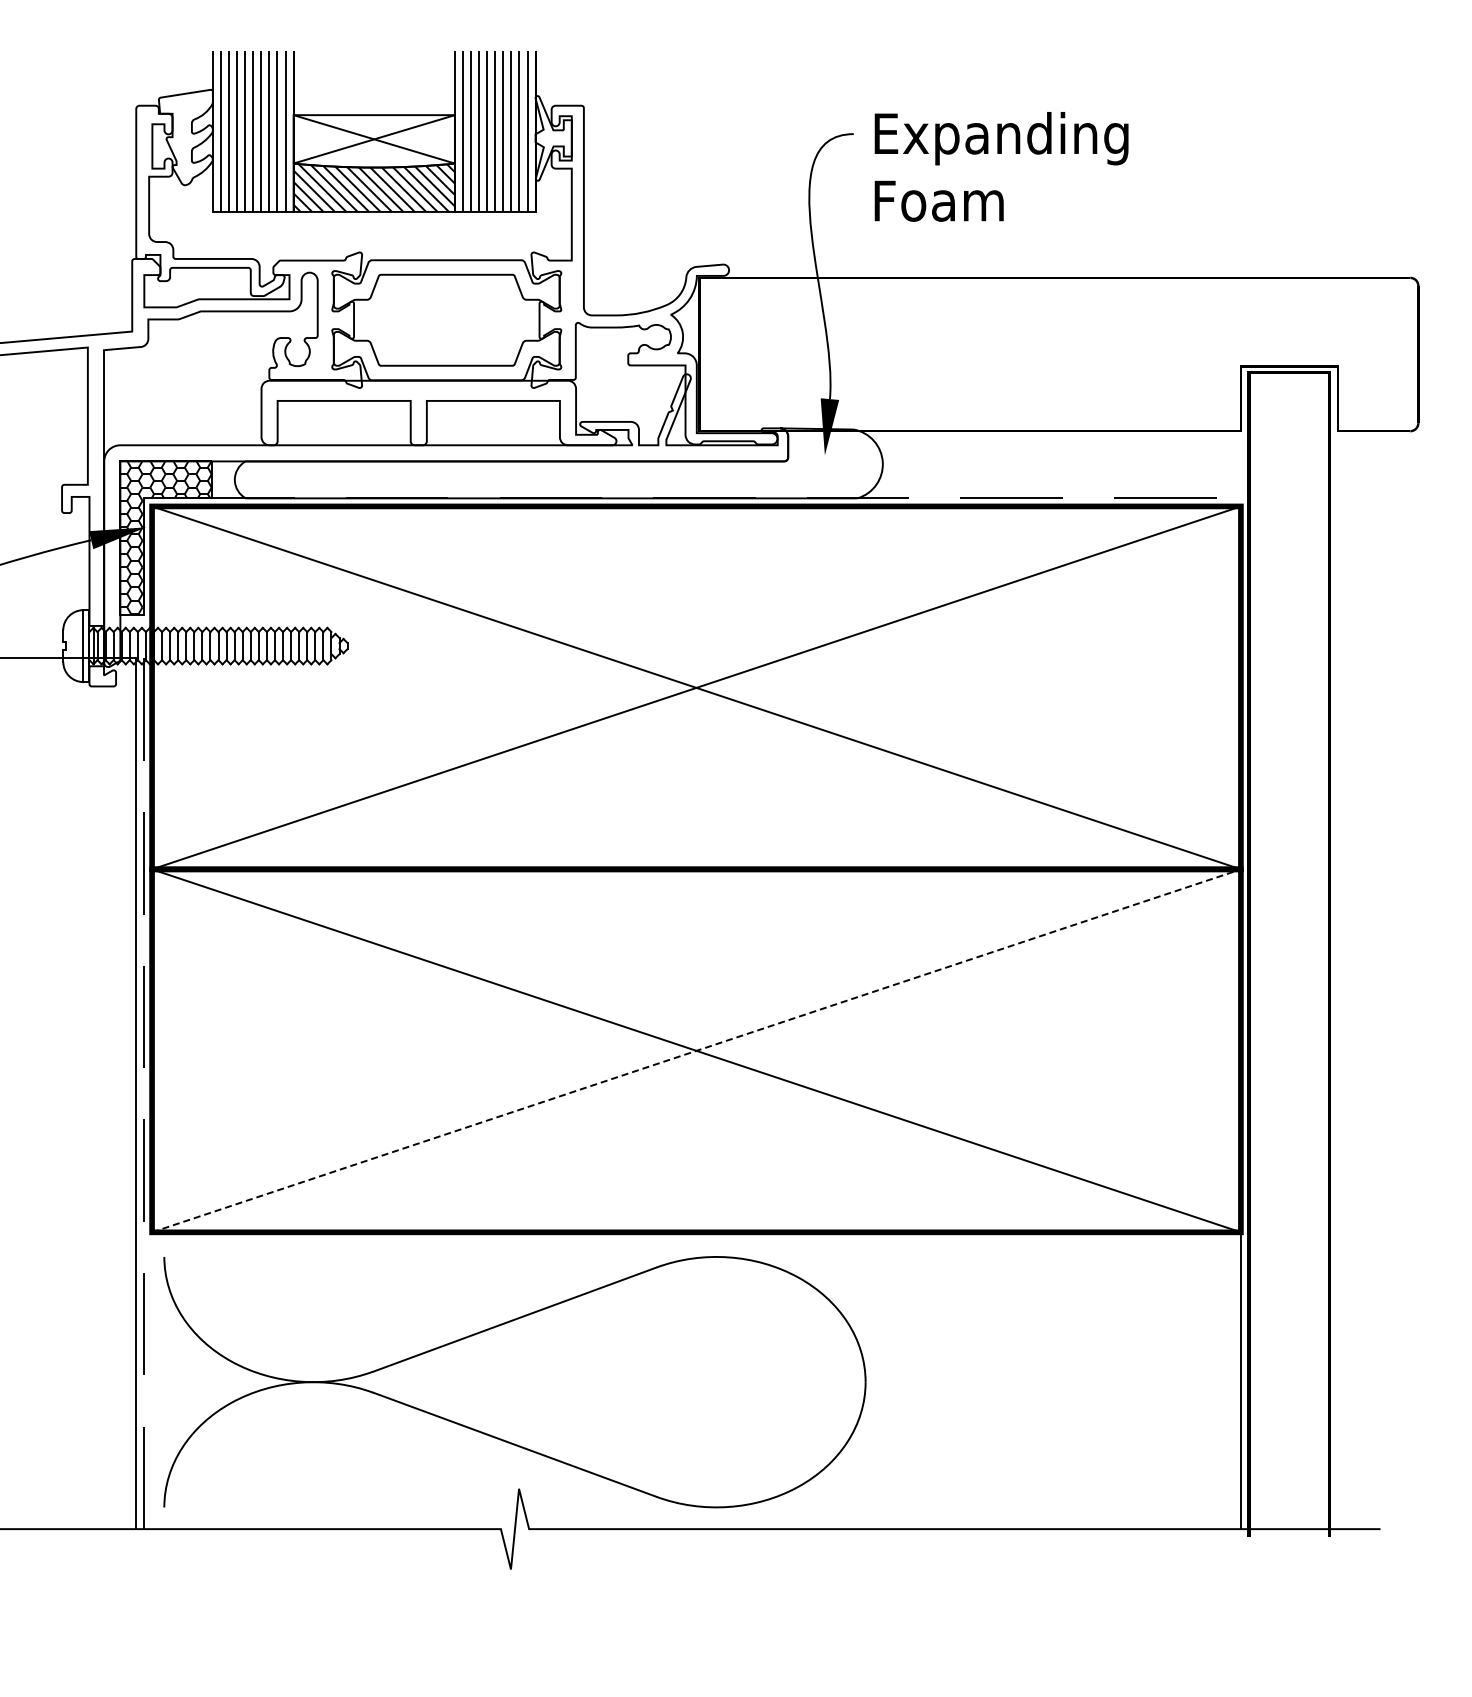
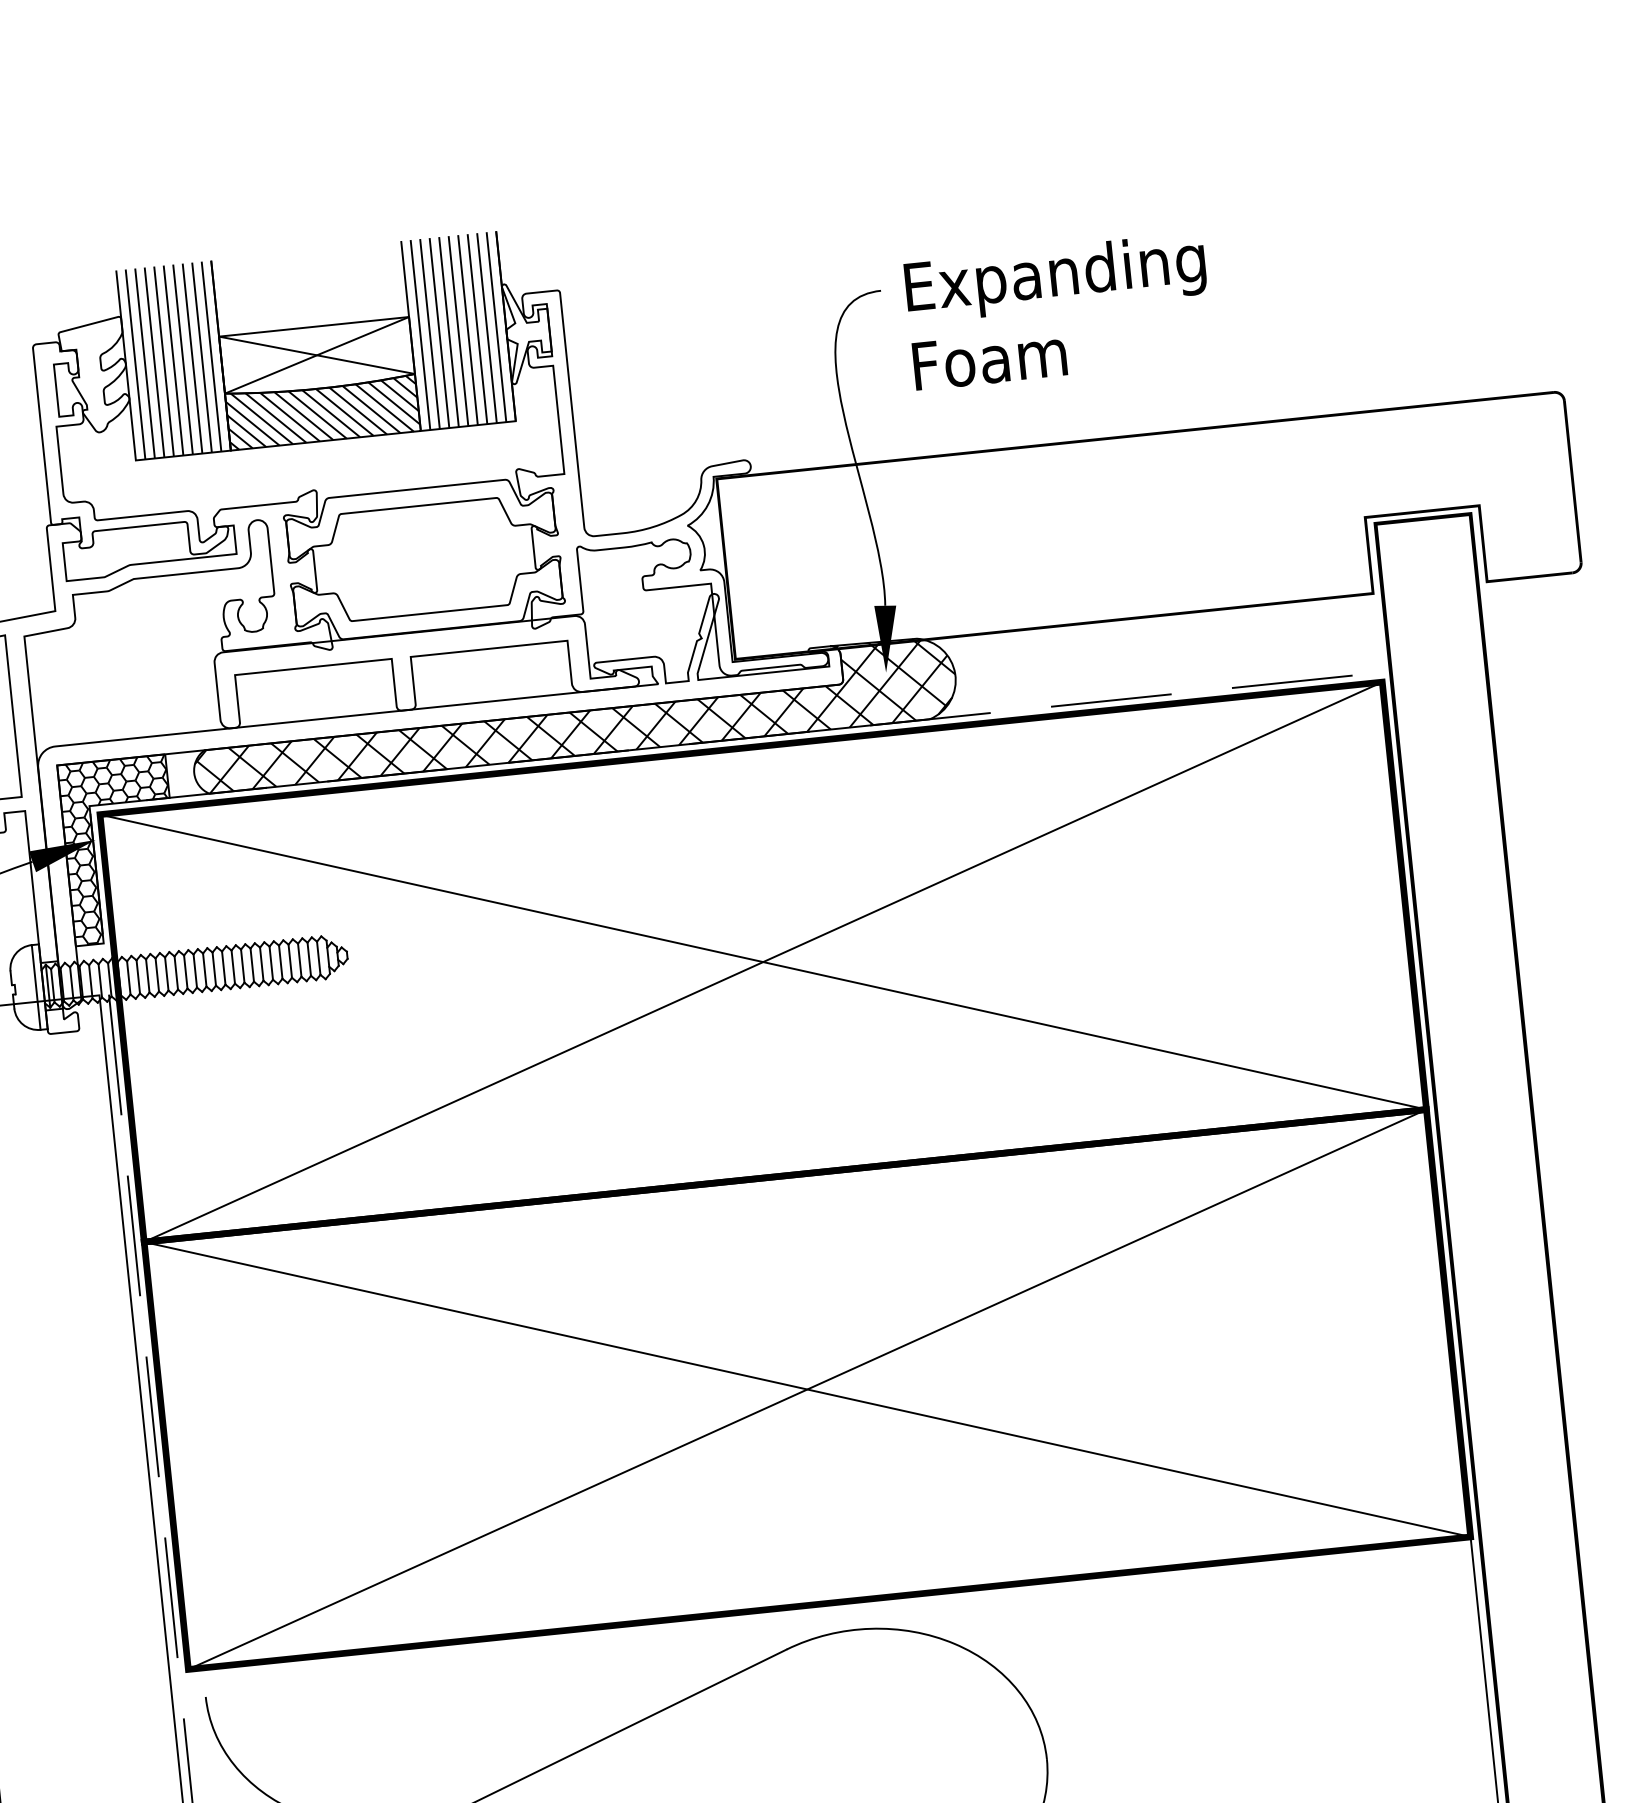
hatch: (559, 463) -> (574, 714), added
line: (696, 1050) -> (807, 1389), dashed -> solid

